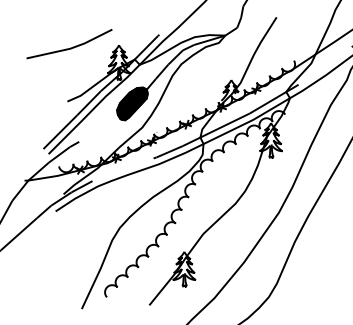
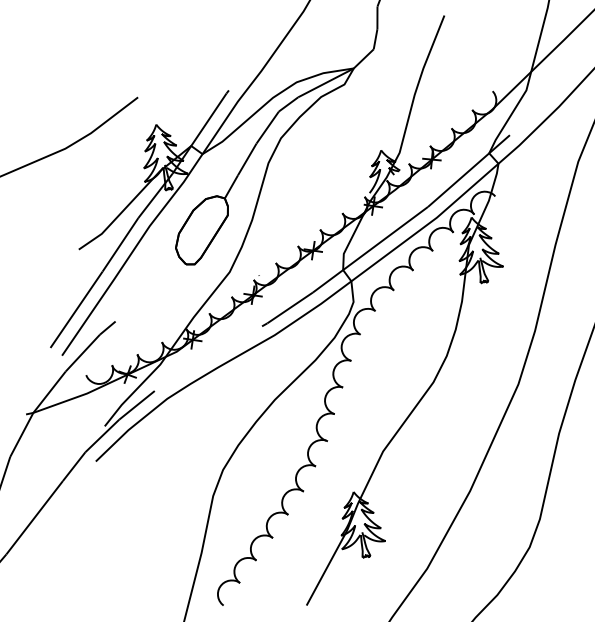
fill: (132, 103) -> (202, 229), removed

